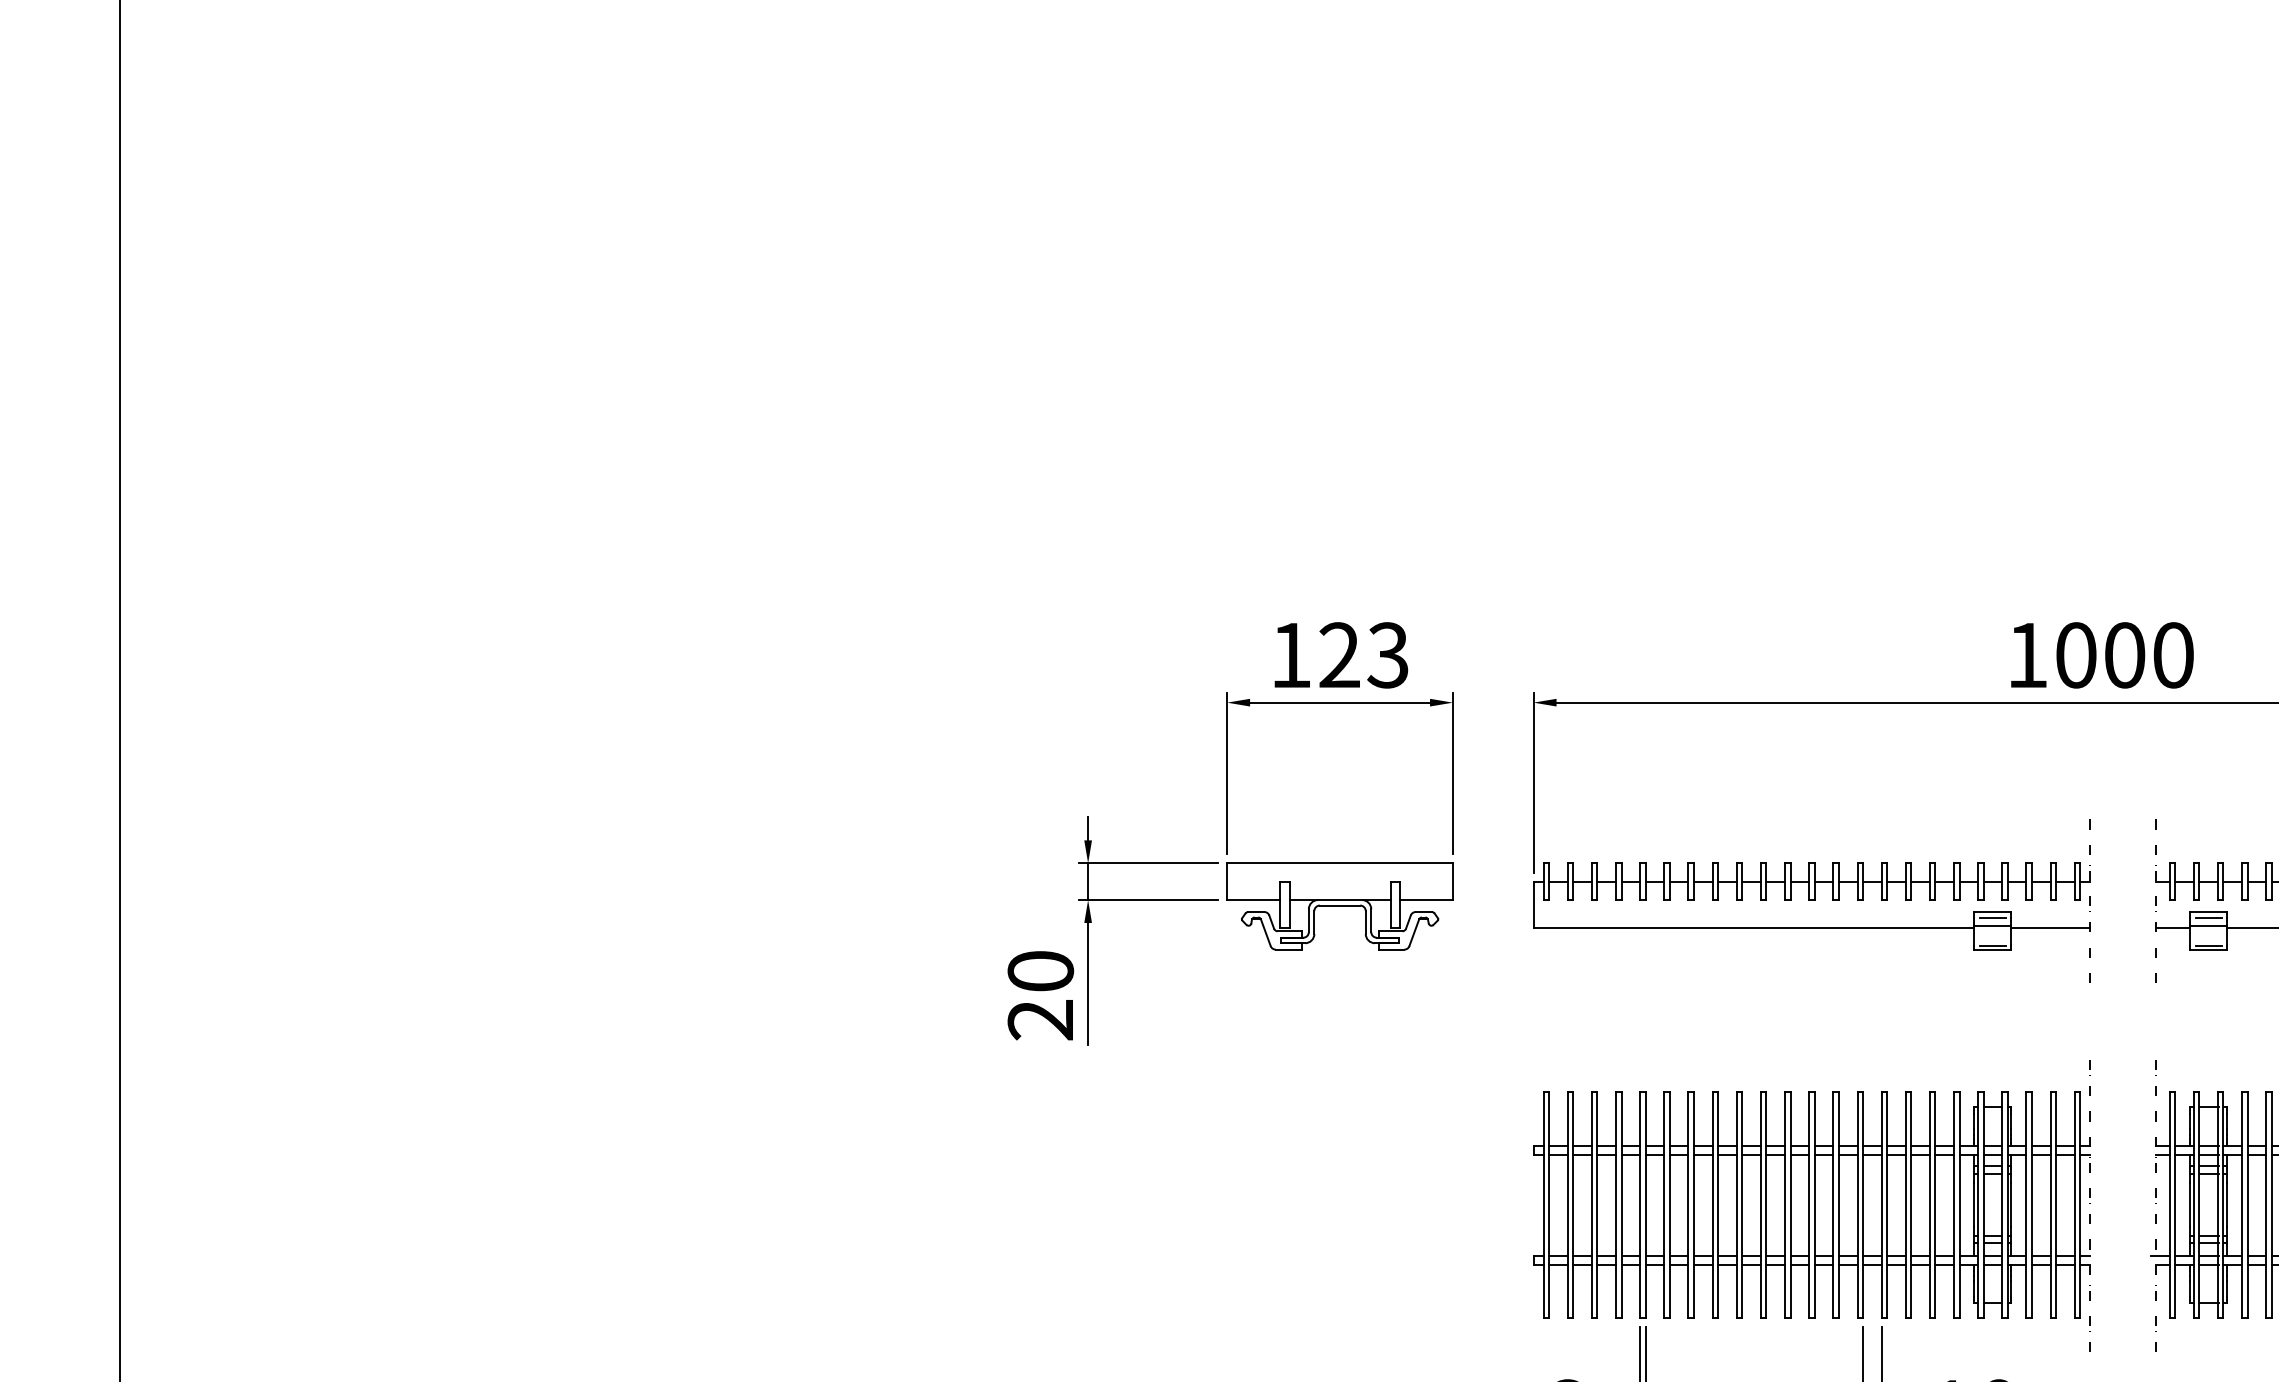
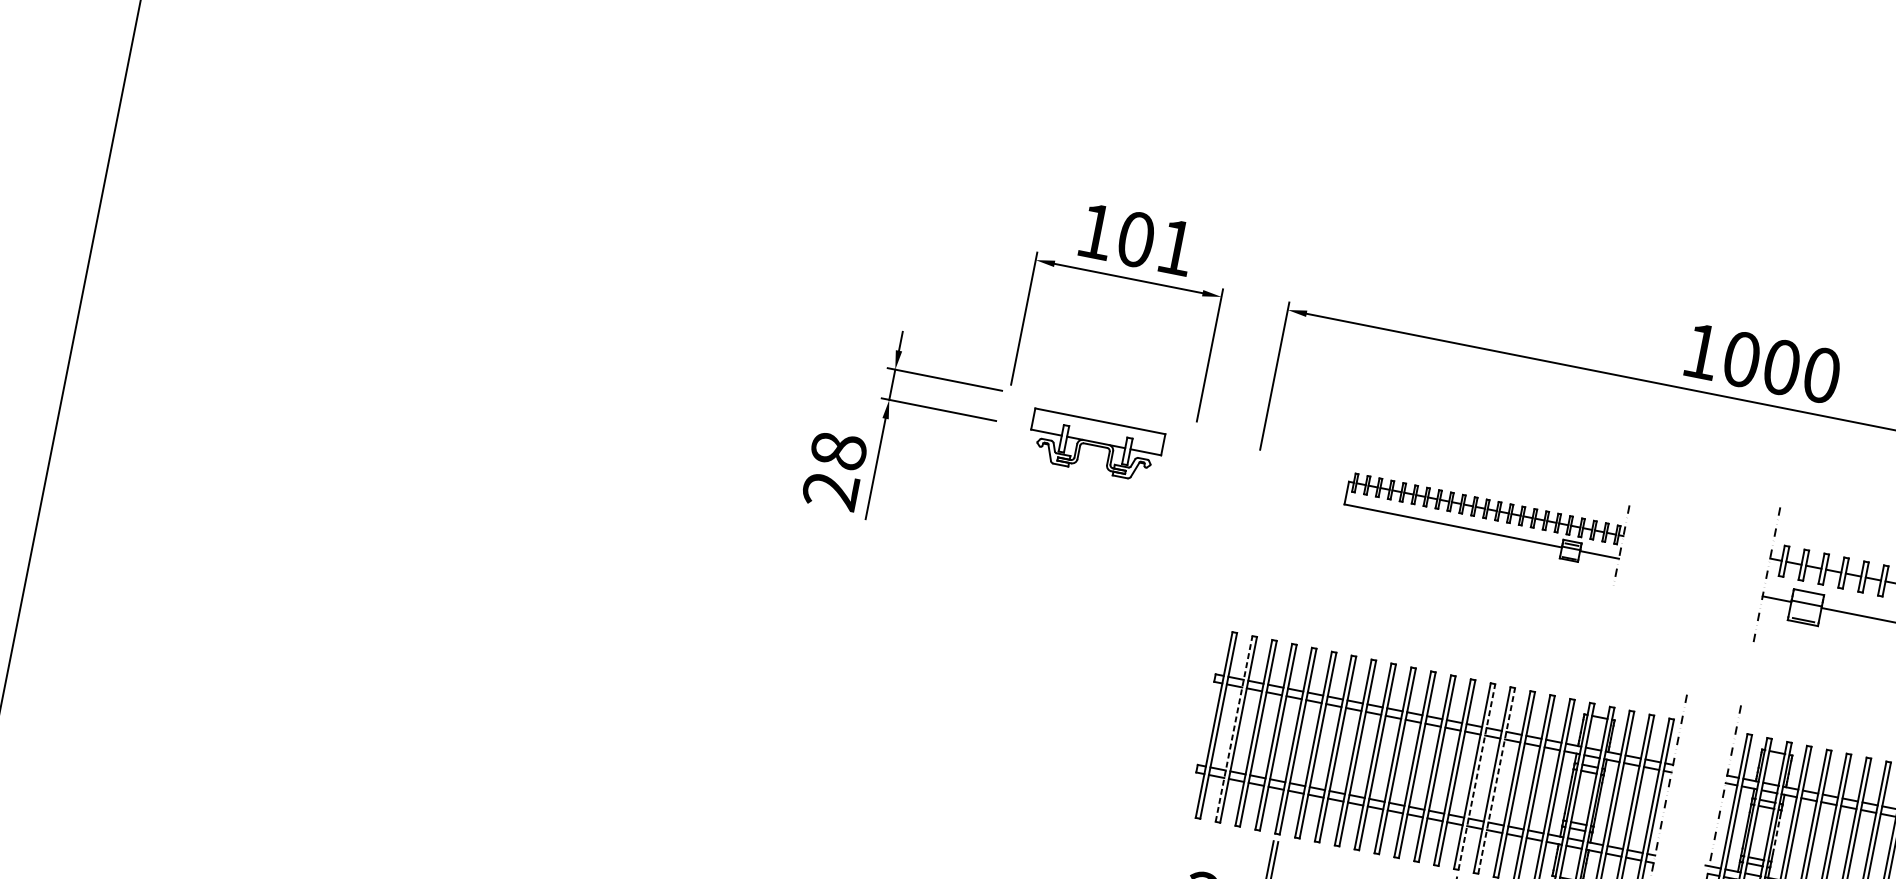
text: (1363, 655) -> (1155, 243), 123 -> 101
part: (1811, 900) -> (1484, 518), size x0.6
part: (1339, 906) -> (1094, 446), size x0.7
line: (2208, 918) -> (1807, 597), removed
text: (1040, 971) -> (838, 450), 20 -> 28
line: (2227, 1204) -> (1776, 835), solid -> dashed
line: (1567, 1205) -> (1233, 729), solid -> dashed
line: (1863, 1205) -> (1477, 777), solid -> dashed
line: (1887, 1205) -> (1497, 781), solid -> dashed

